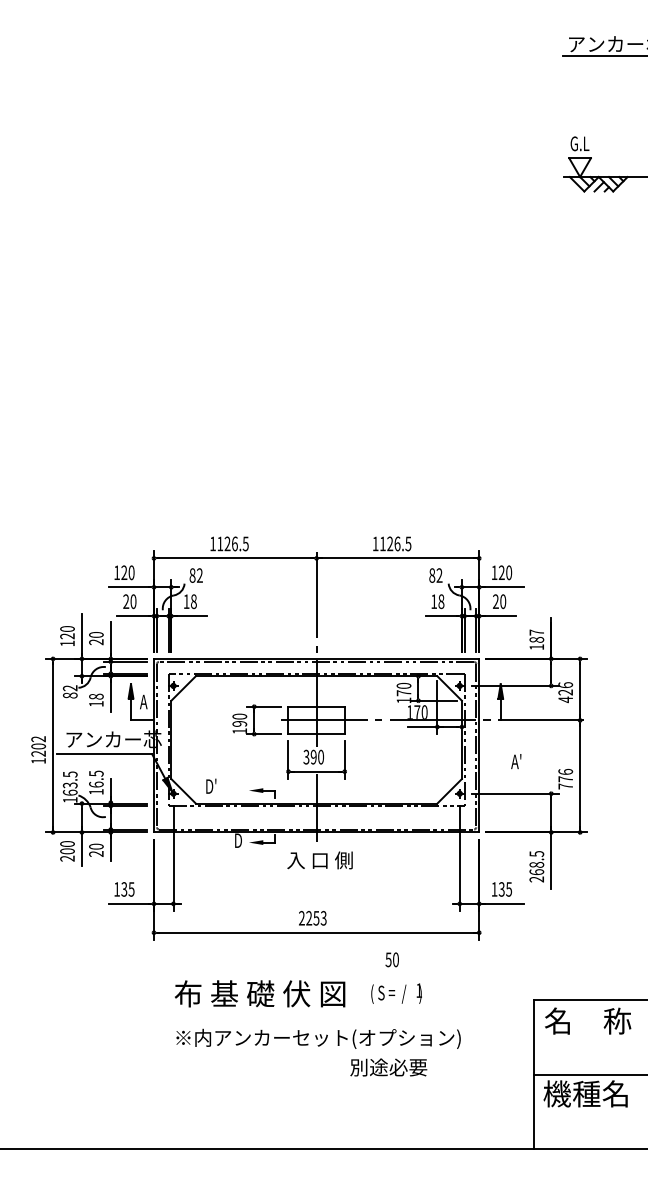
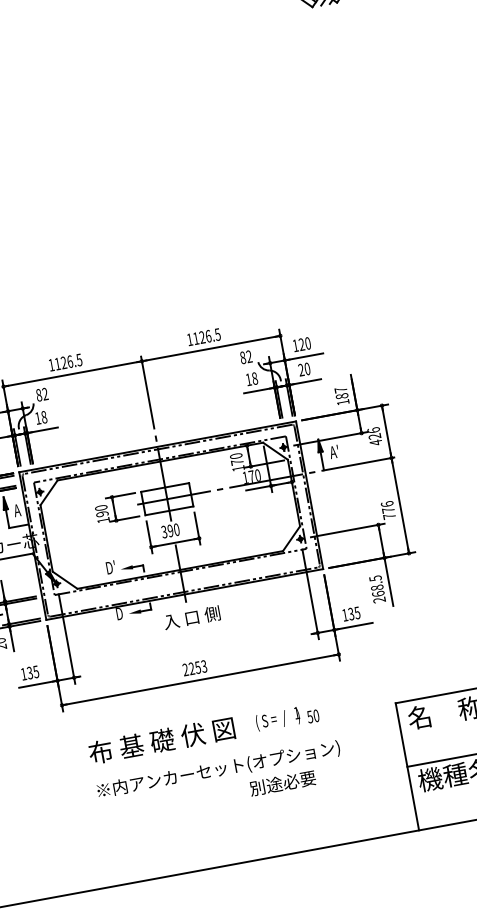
text: (516, 761) -> (334, 451), moved
text: (211, 785) -> (110, 566), moved
text: (391, 959) -> (312, 716), moved

